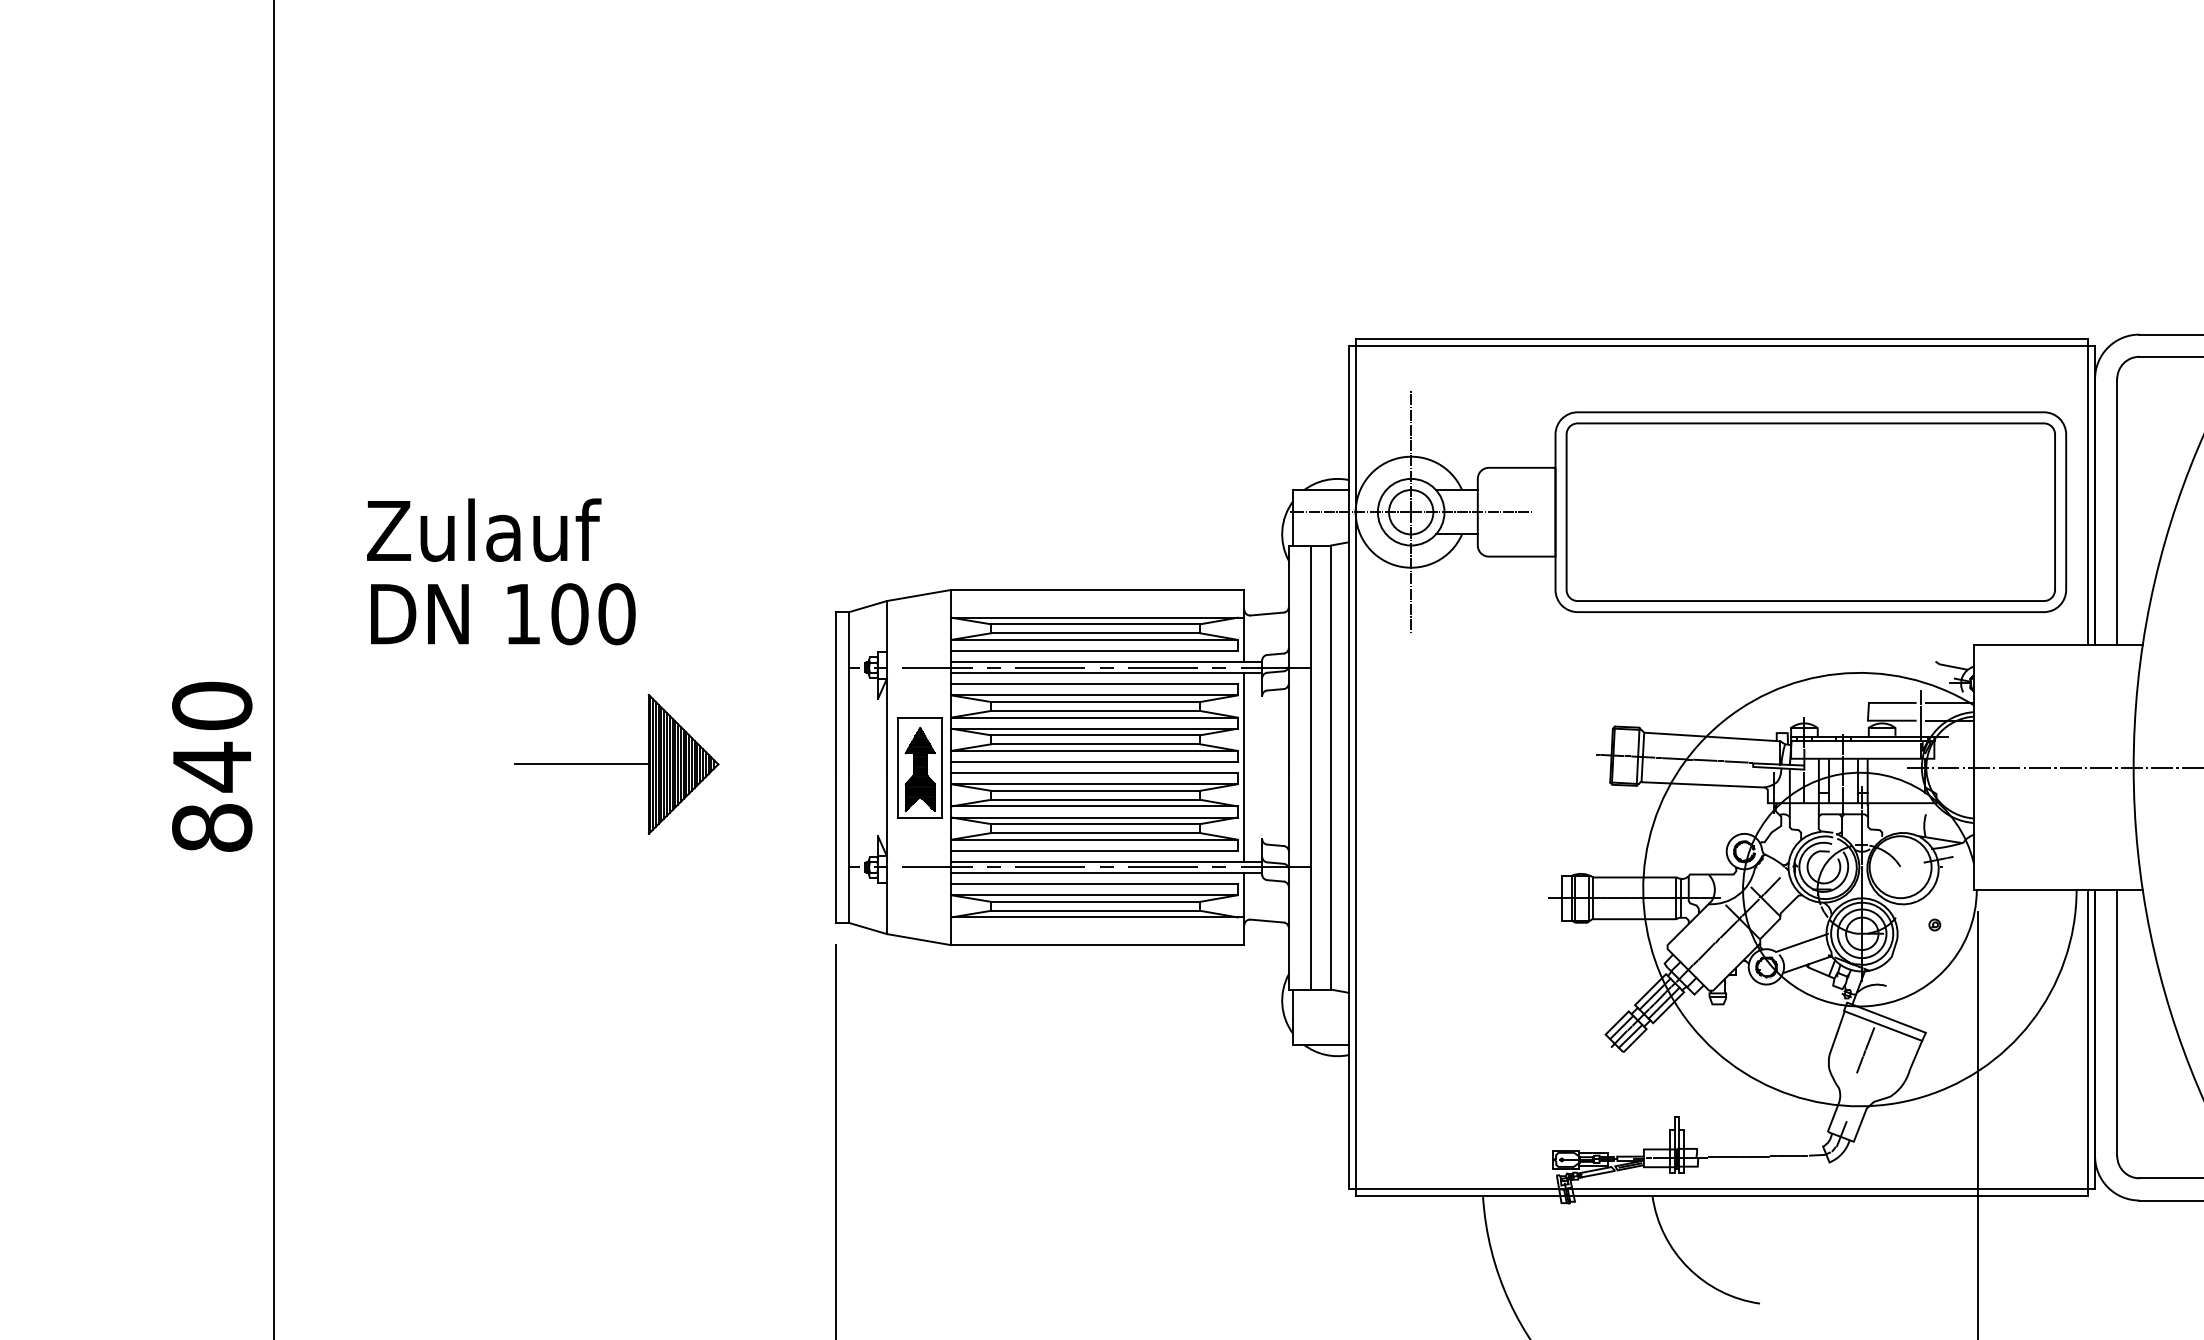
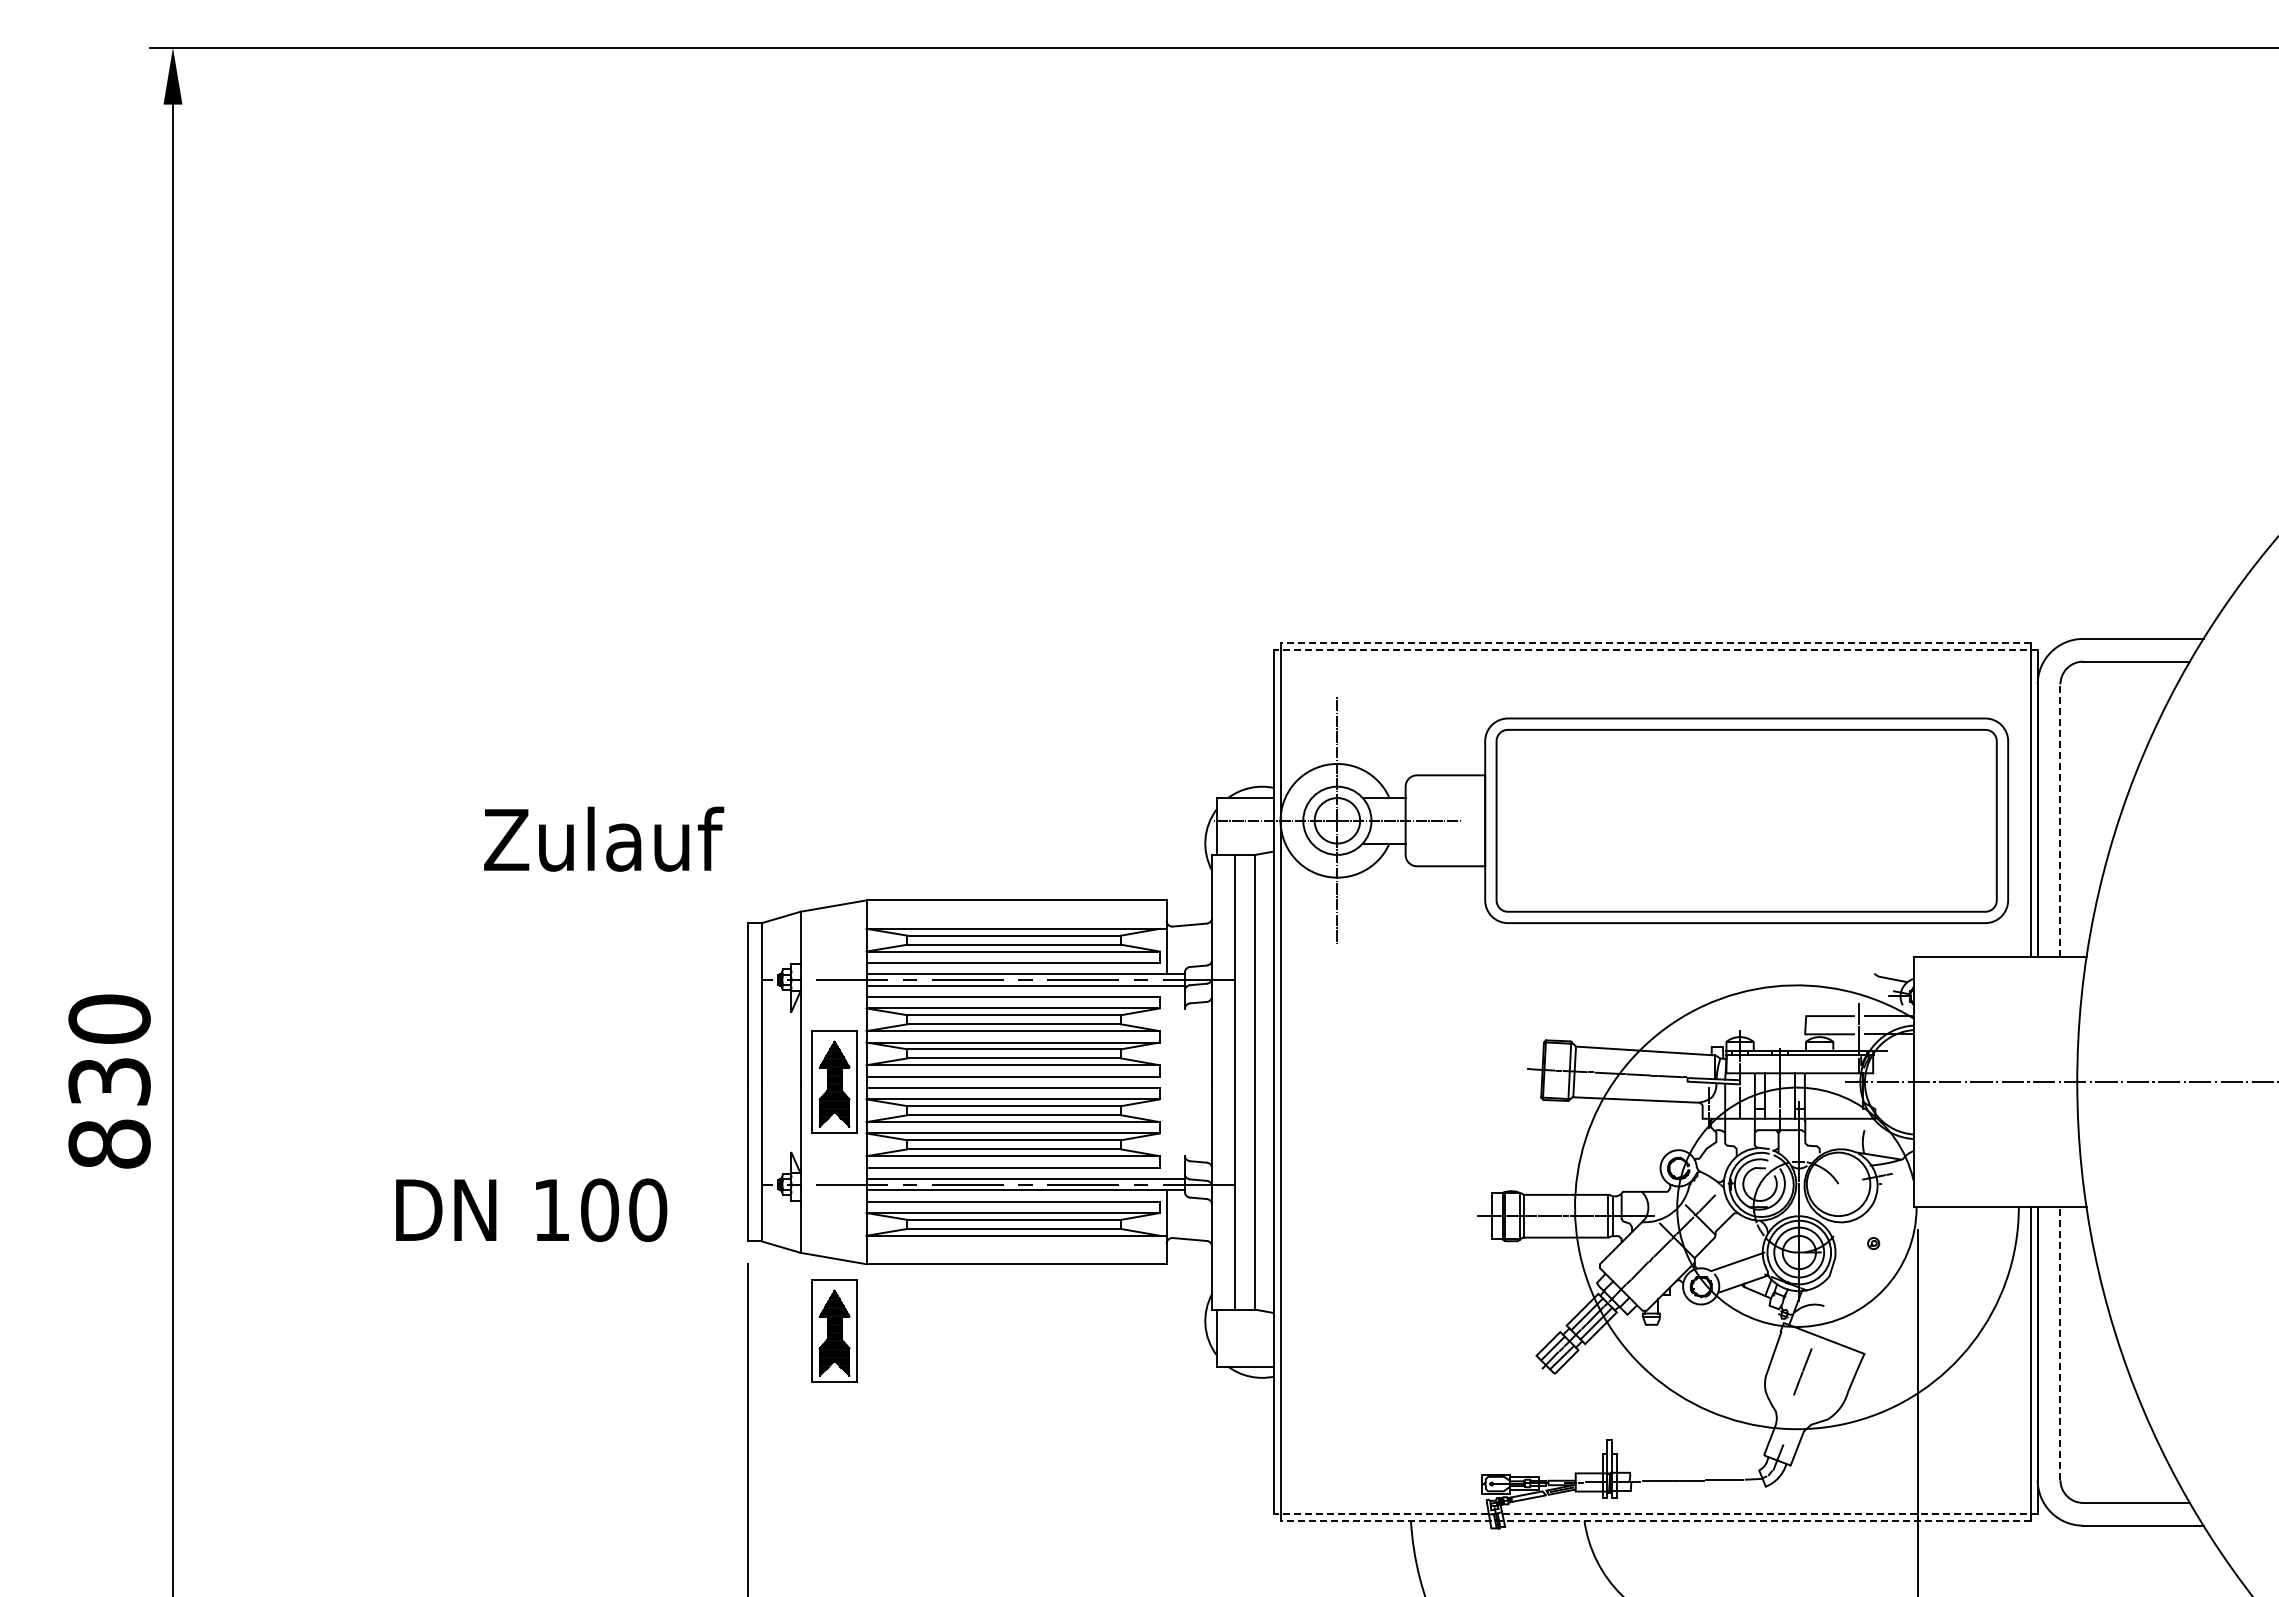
line: (1721, 339) -> (1655, 643), solid -> dashed
line: (1721, 345) -> (1655, 650), solid -> dashed
line: (2117, 511) -> (2060, 820), solid -> dashed
text: (484, 529) -> (604, 838), moved
text: (503, 614) -> (531, 1210), moved
part: (616, 764) -> (523, 1079), removed
line: (1244, 766) -> (1166, 1081), removed
text: (212, 767) -> (109, 1082), 840 -> 830
part: (920, 1009) -> (834, 1330), added
line: (2117, 1022) -> (2060, 1343), solid -> dashed
line: (1882, 1025) -> (1820, 1346), removed
line: (1721, 1189) -> (1655, 1514), solid -> dashed
line: (1721, 1196) -> (1655, 1521), solid -> dashed

